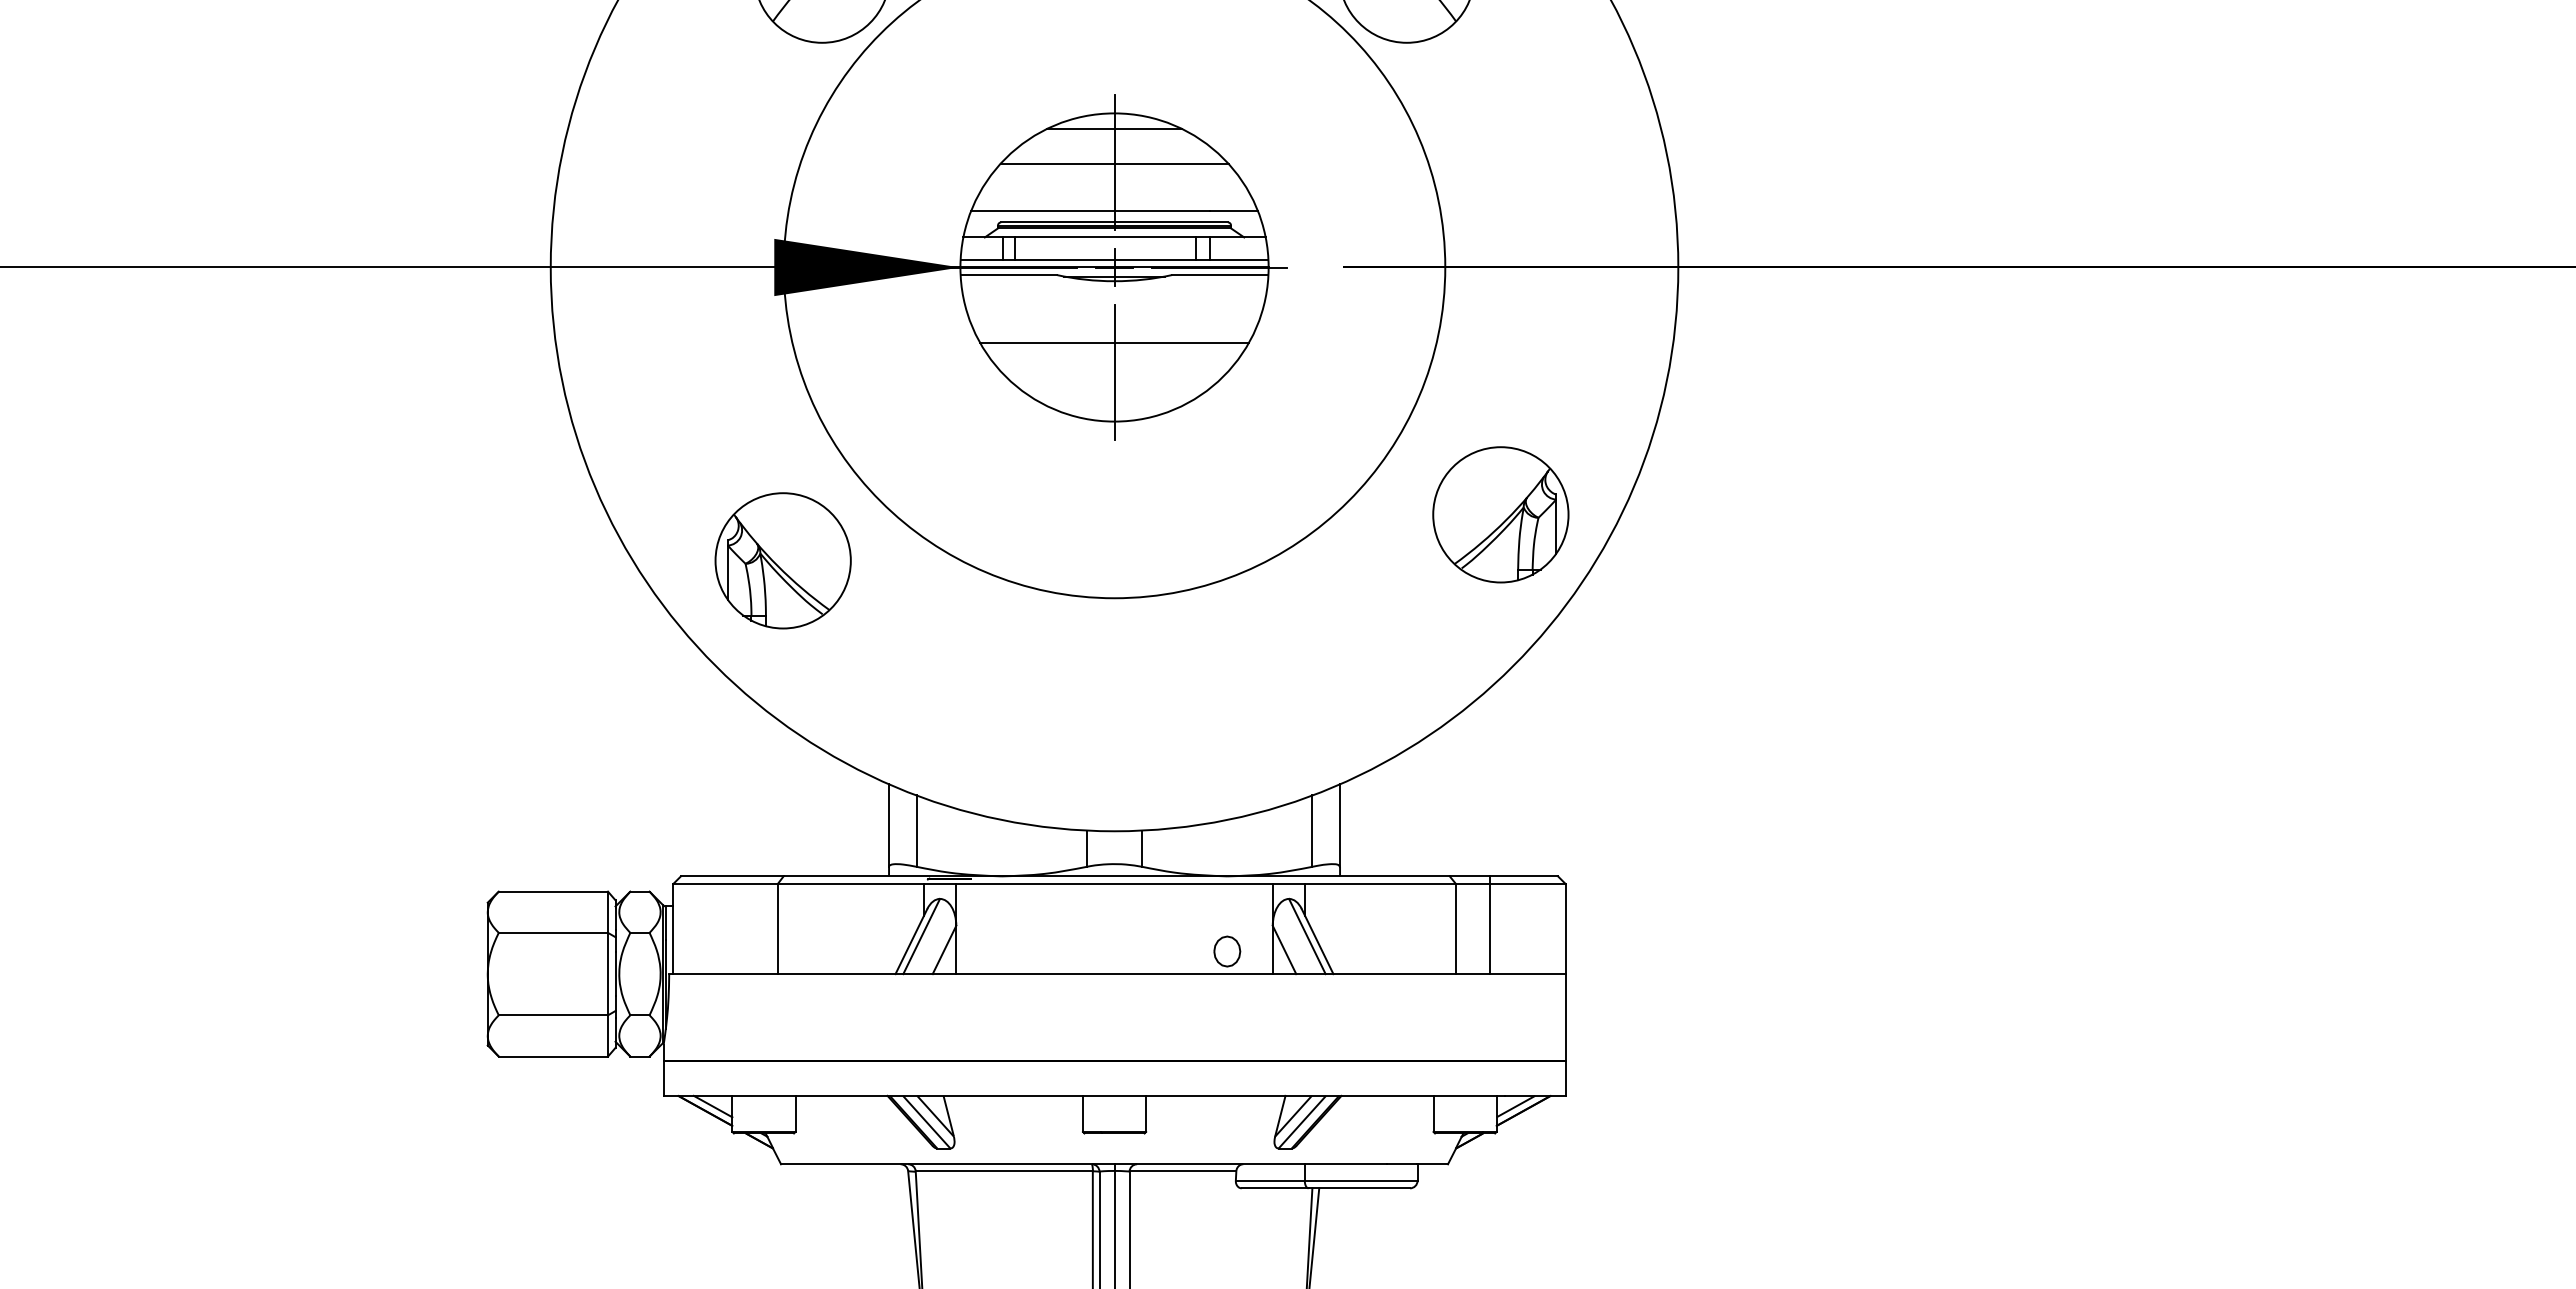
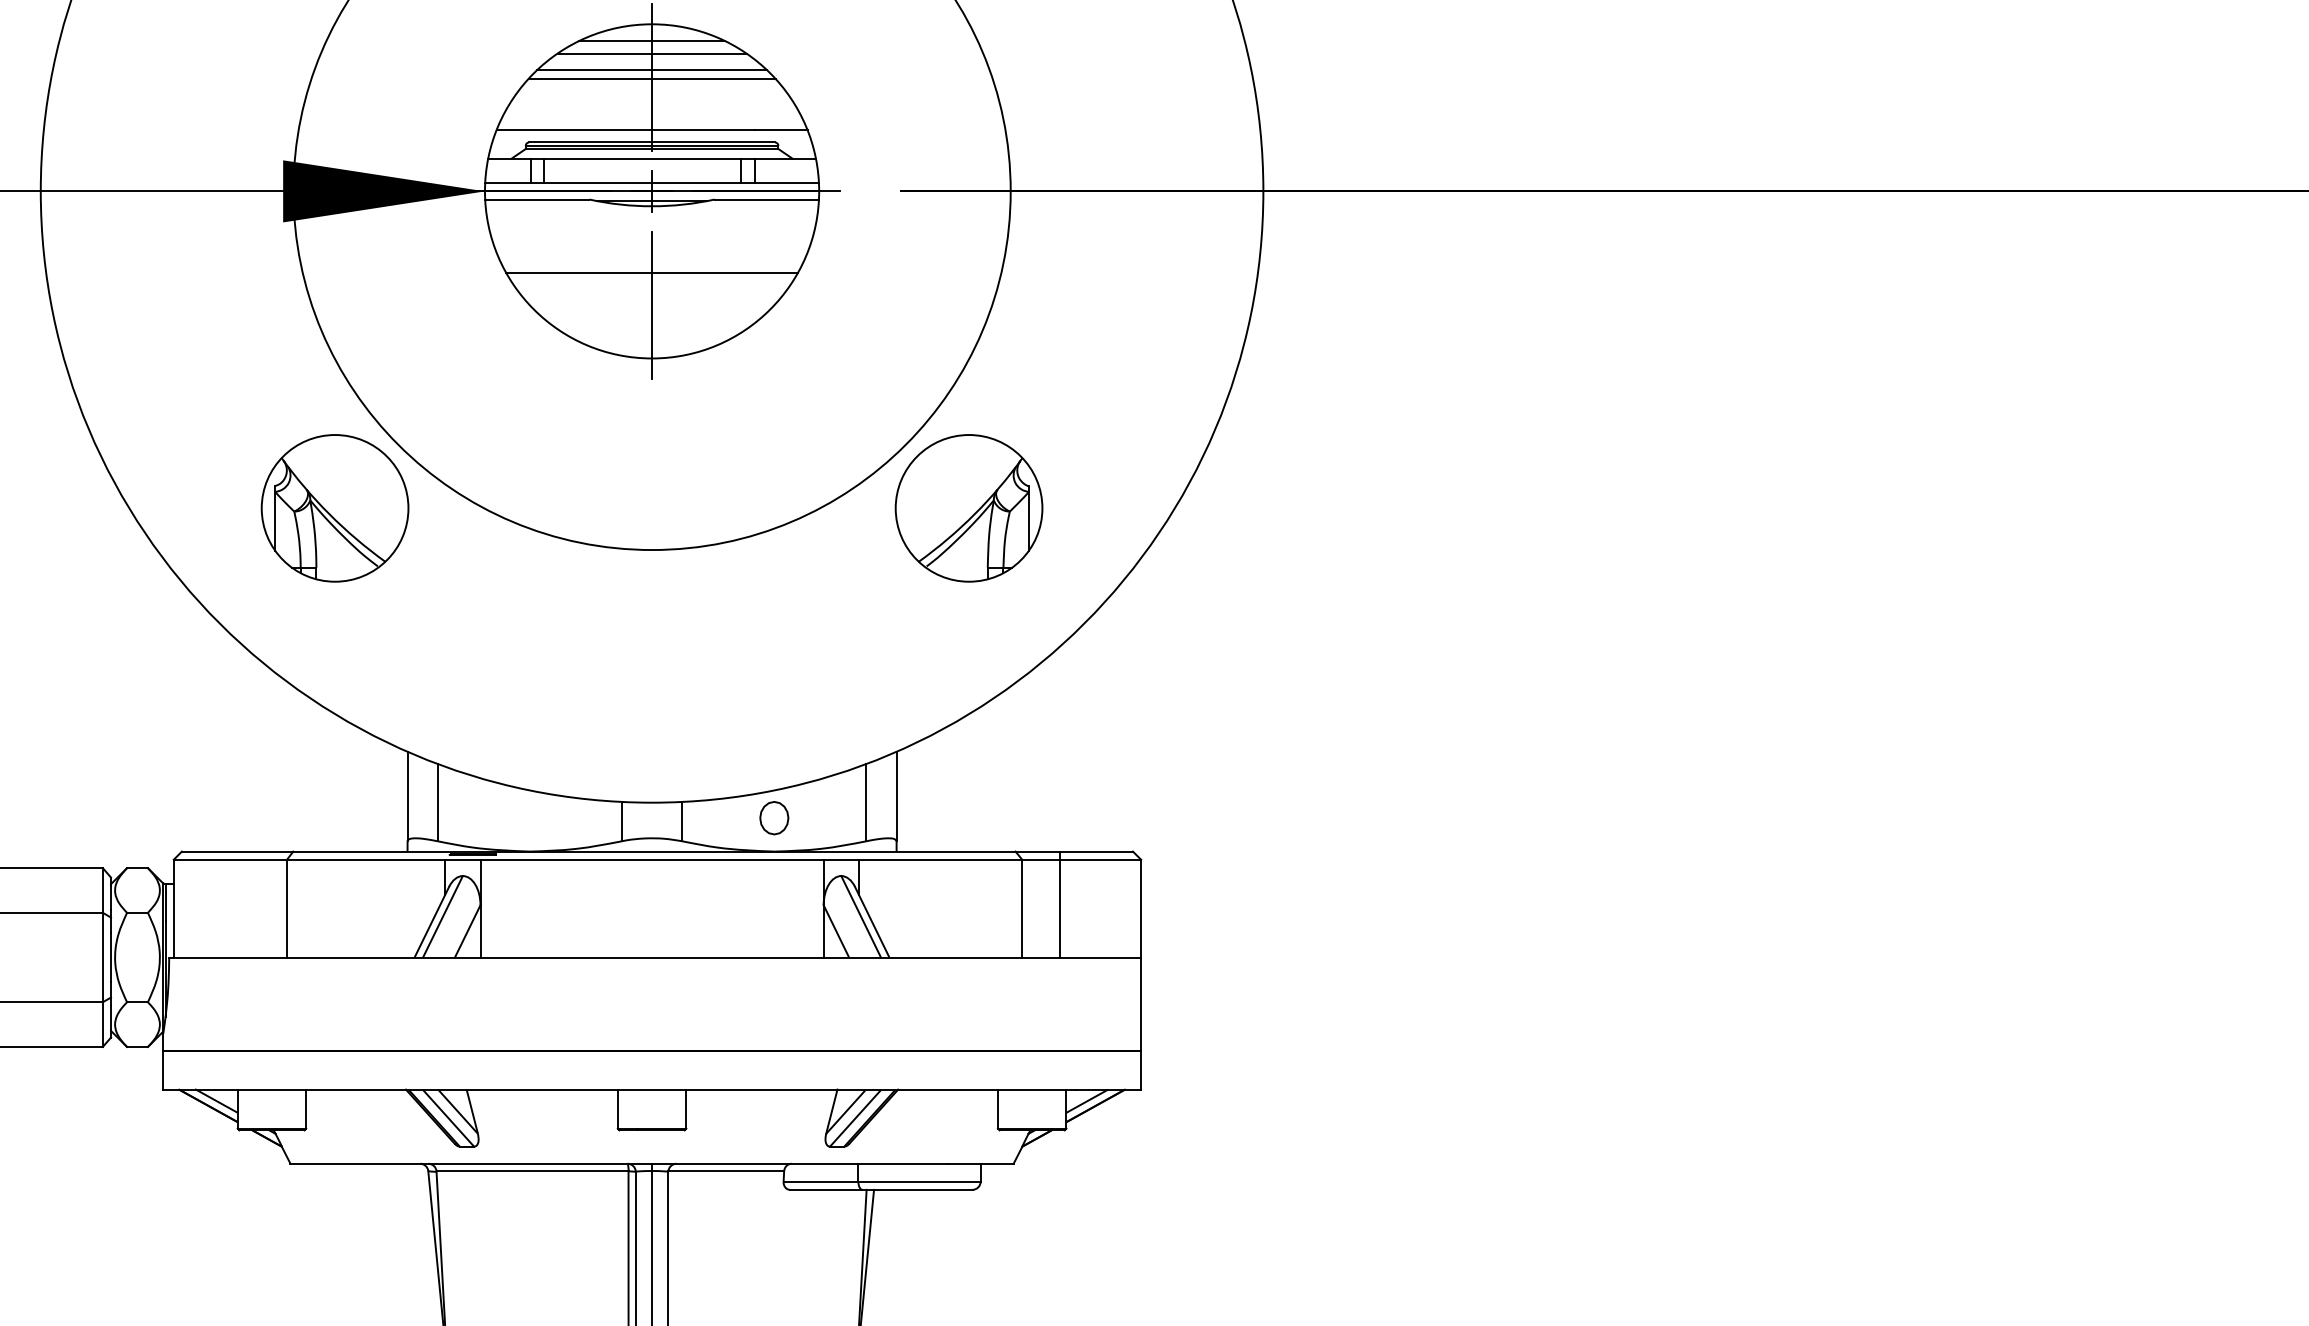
line: (1114, 140) -> (652, 53), added
line: (1114, 155) -> (652, 69), added
part: (1500, 514) -> (968, 507), moved
part: (782, 560) -> (334, 507), moved
part: (1227, 951) -> (774, 818), moved

